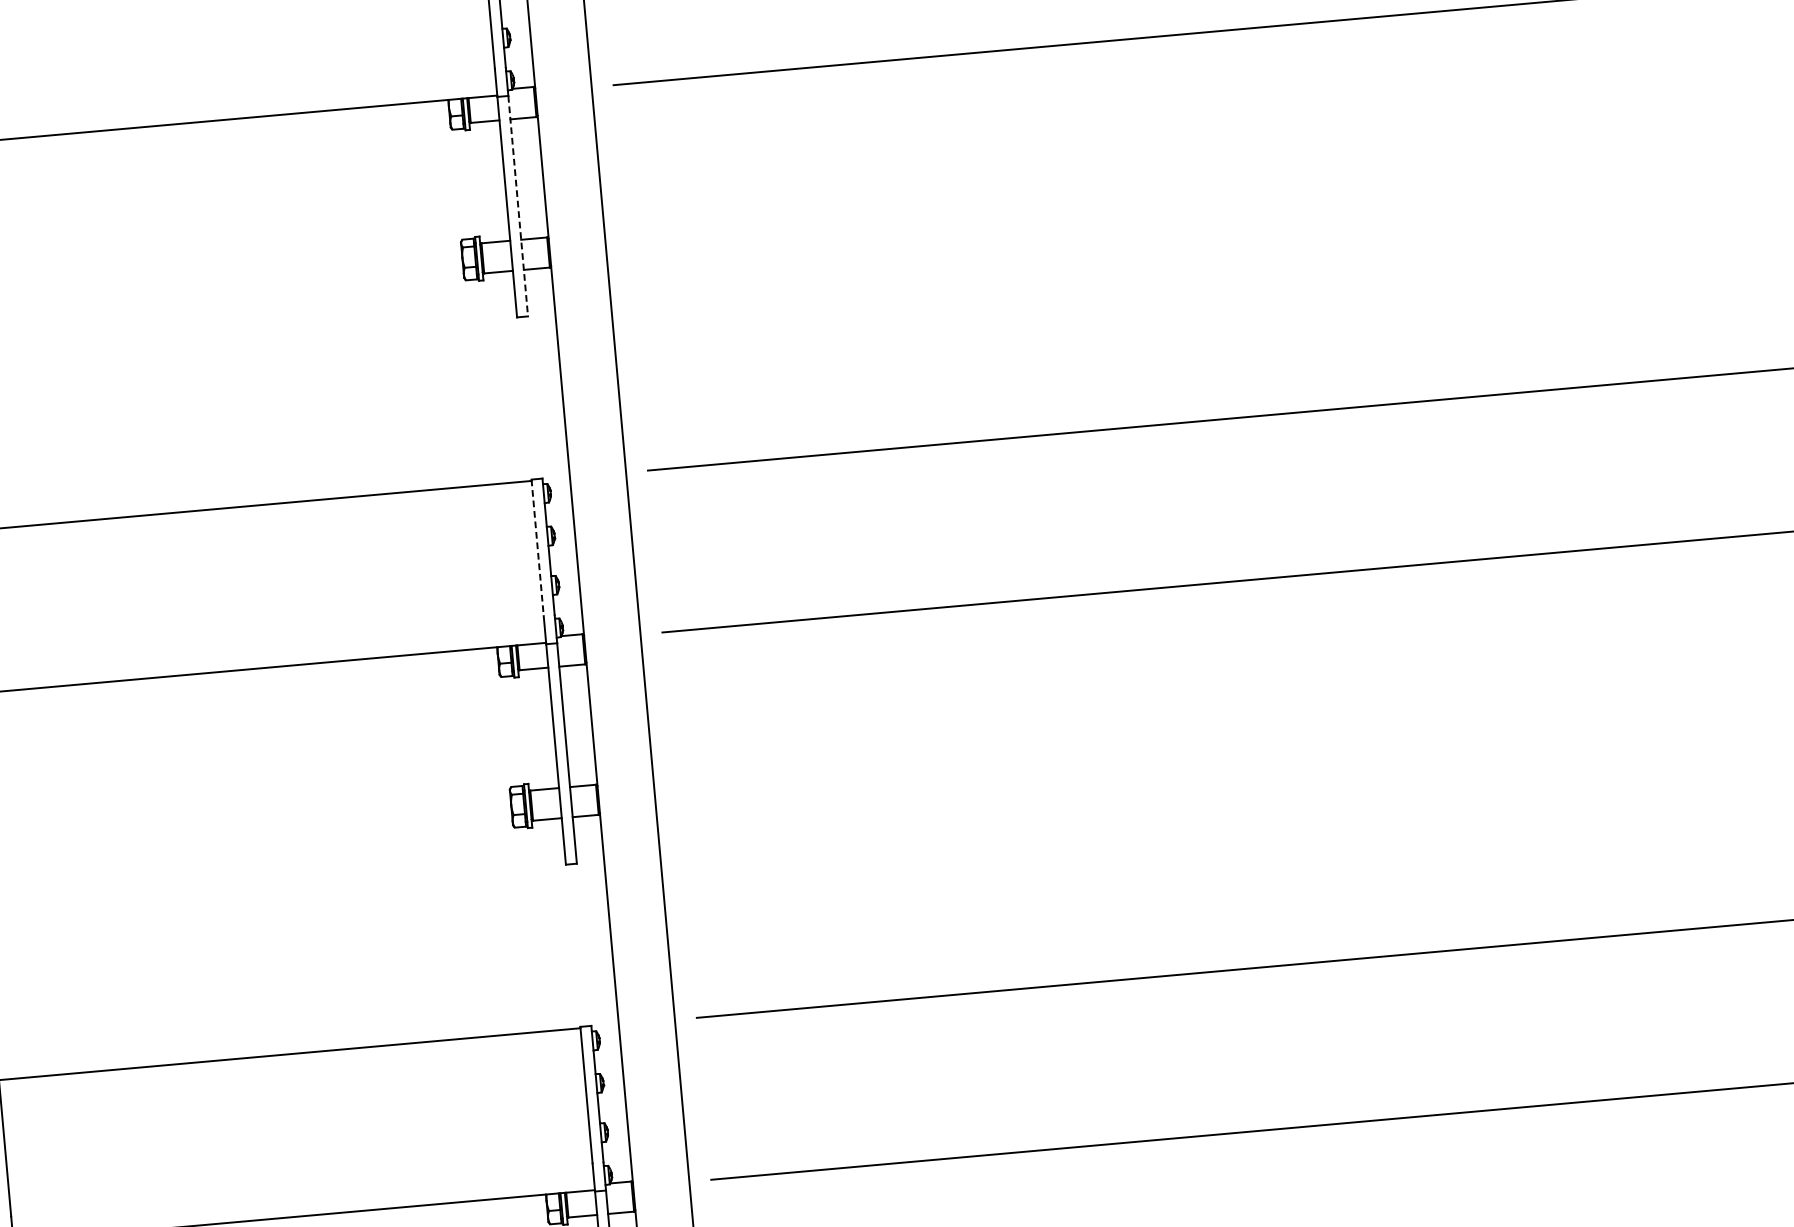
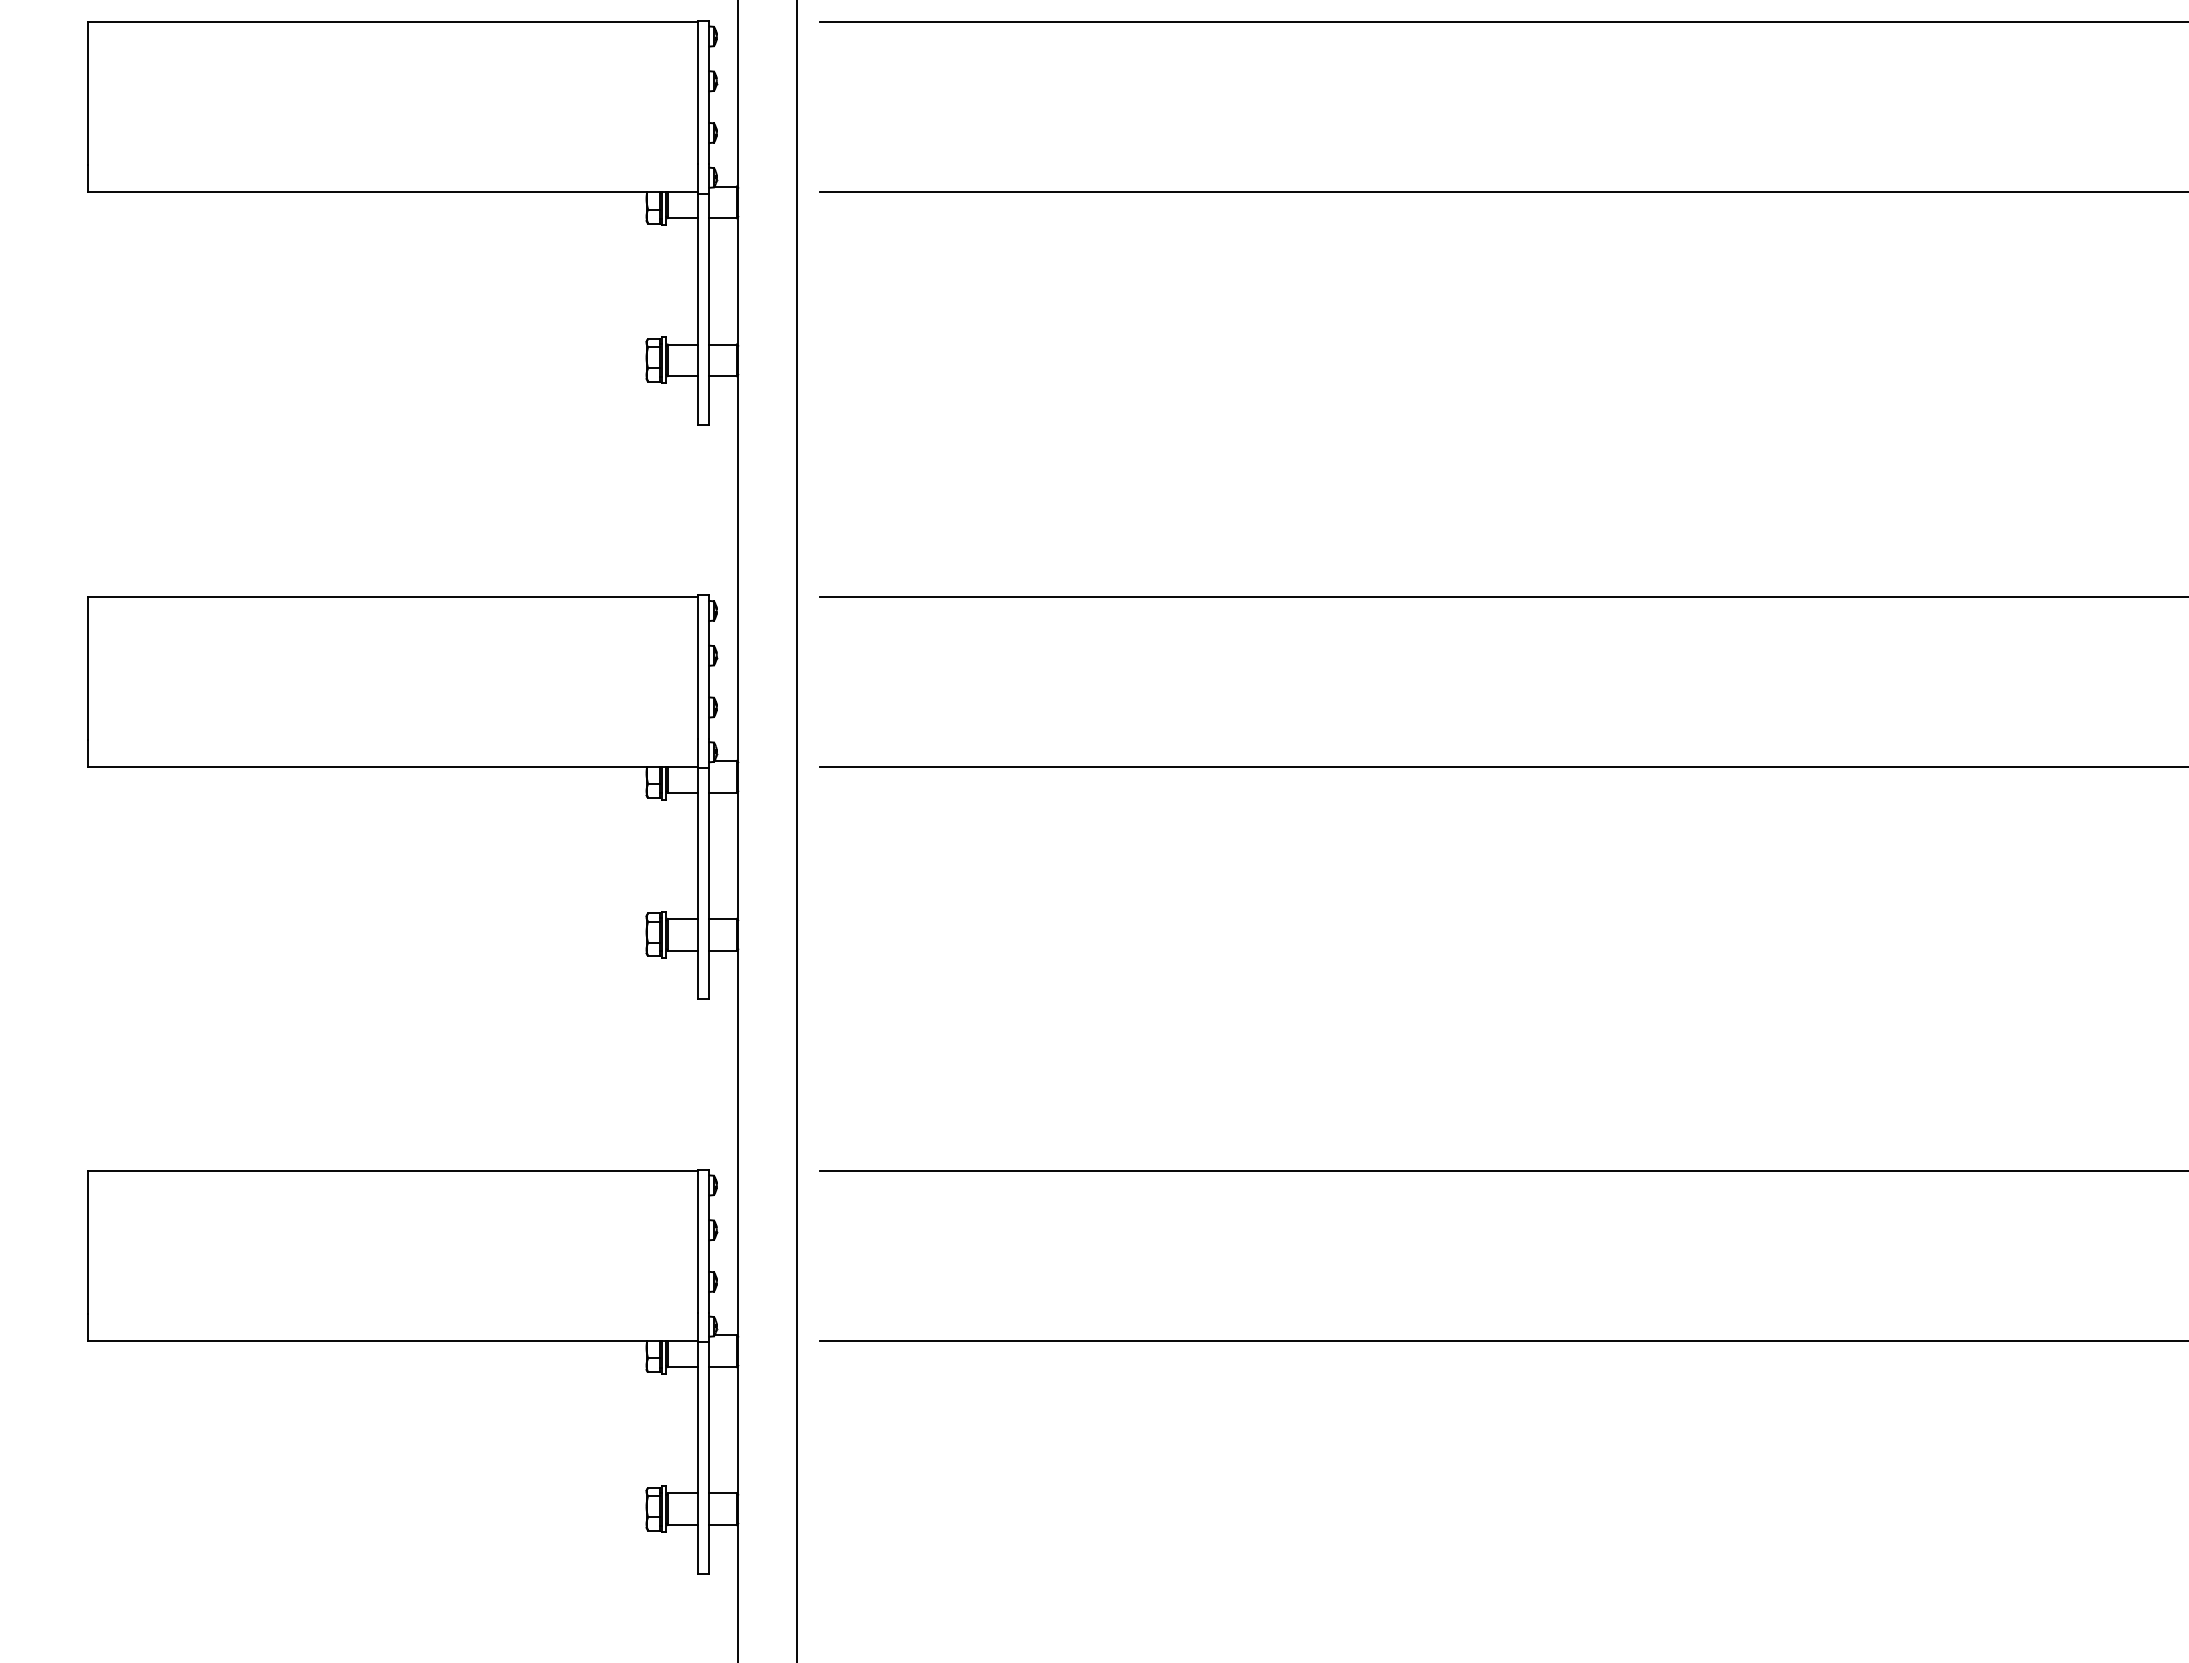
line: (518, 206) -> (709, 309), dashed -> solid
line: (537, 547) -> (697, 666), dashed -> solid

